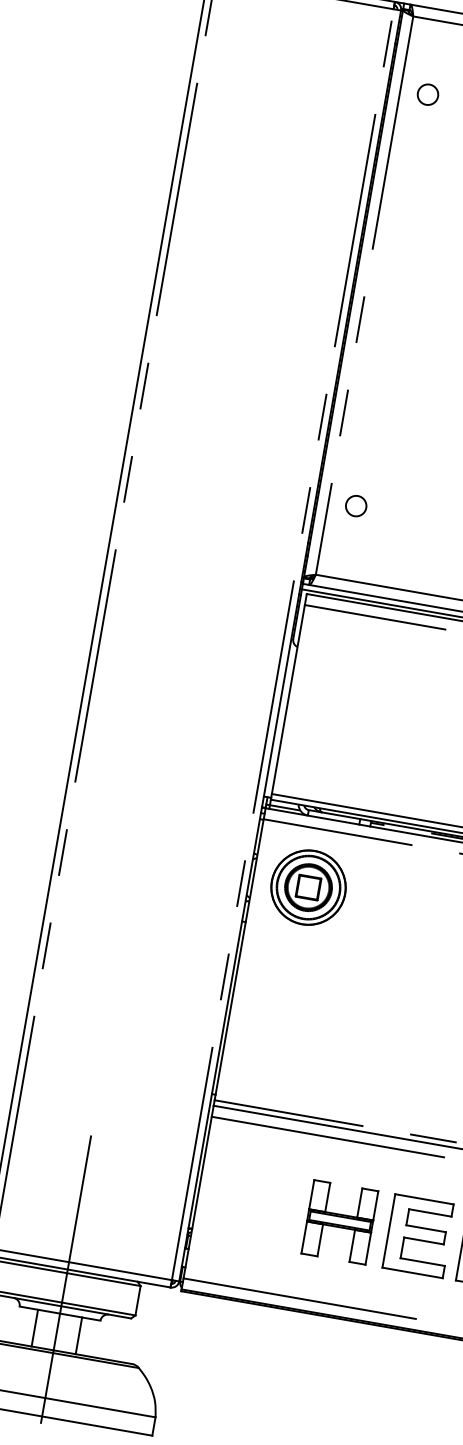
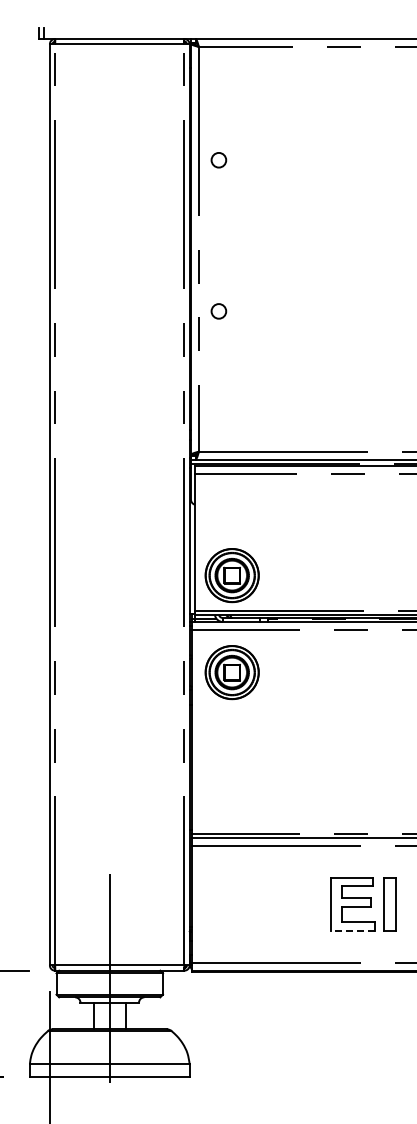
circle: (427, 94) -> (218, 160), moved
circle: (355, 506) -> (218, 311), moved
part: (330, 753) -> (231, 575), added
part: (340, 1222) -> (295, 904), removed
line: (412, 1272) -> (352, 930), solid -> dashed

